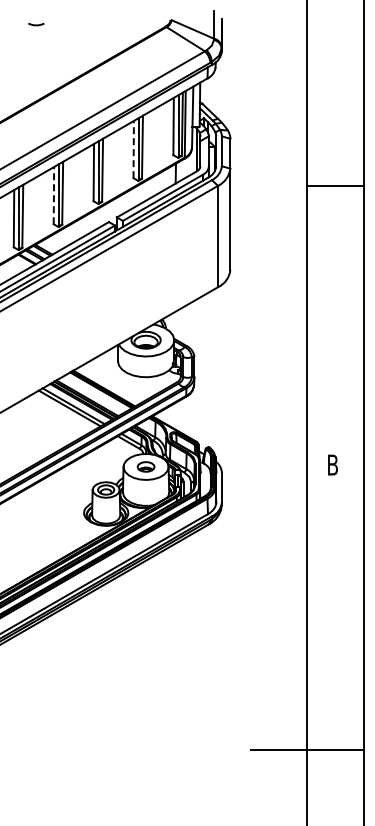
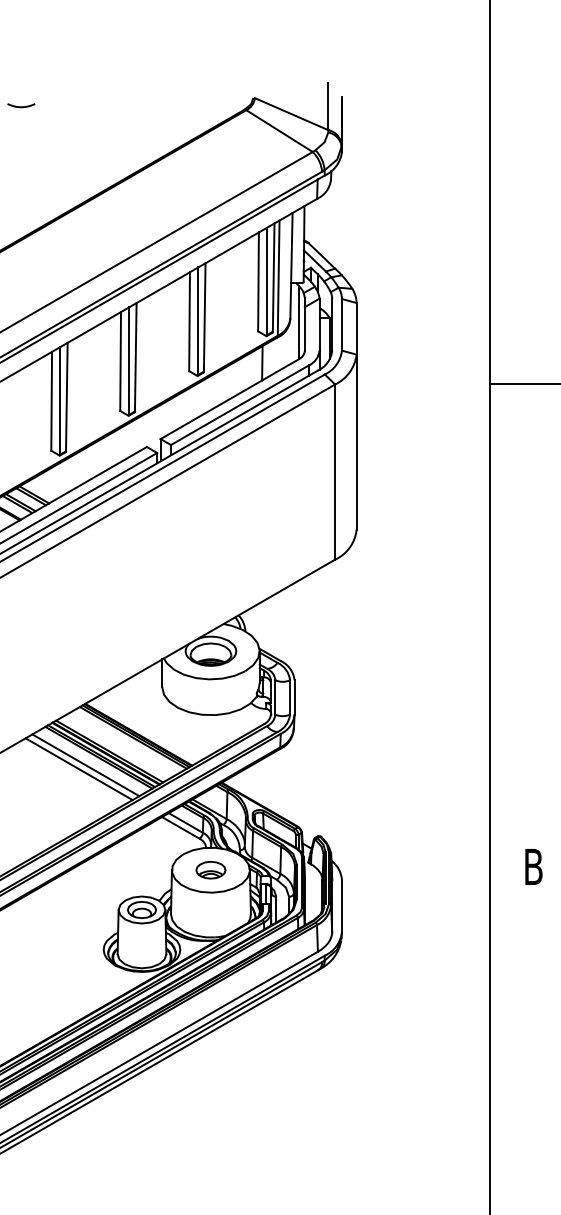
line: (133, 149) -> (189, 321), dashed -> solid
line: (53, 195) -> (50, 401), dashed -> solid

